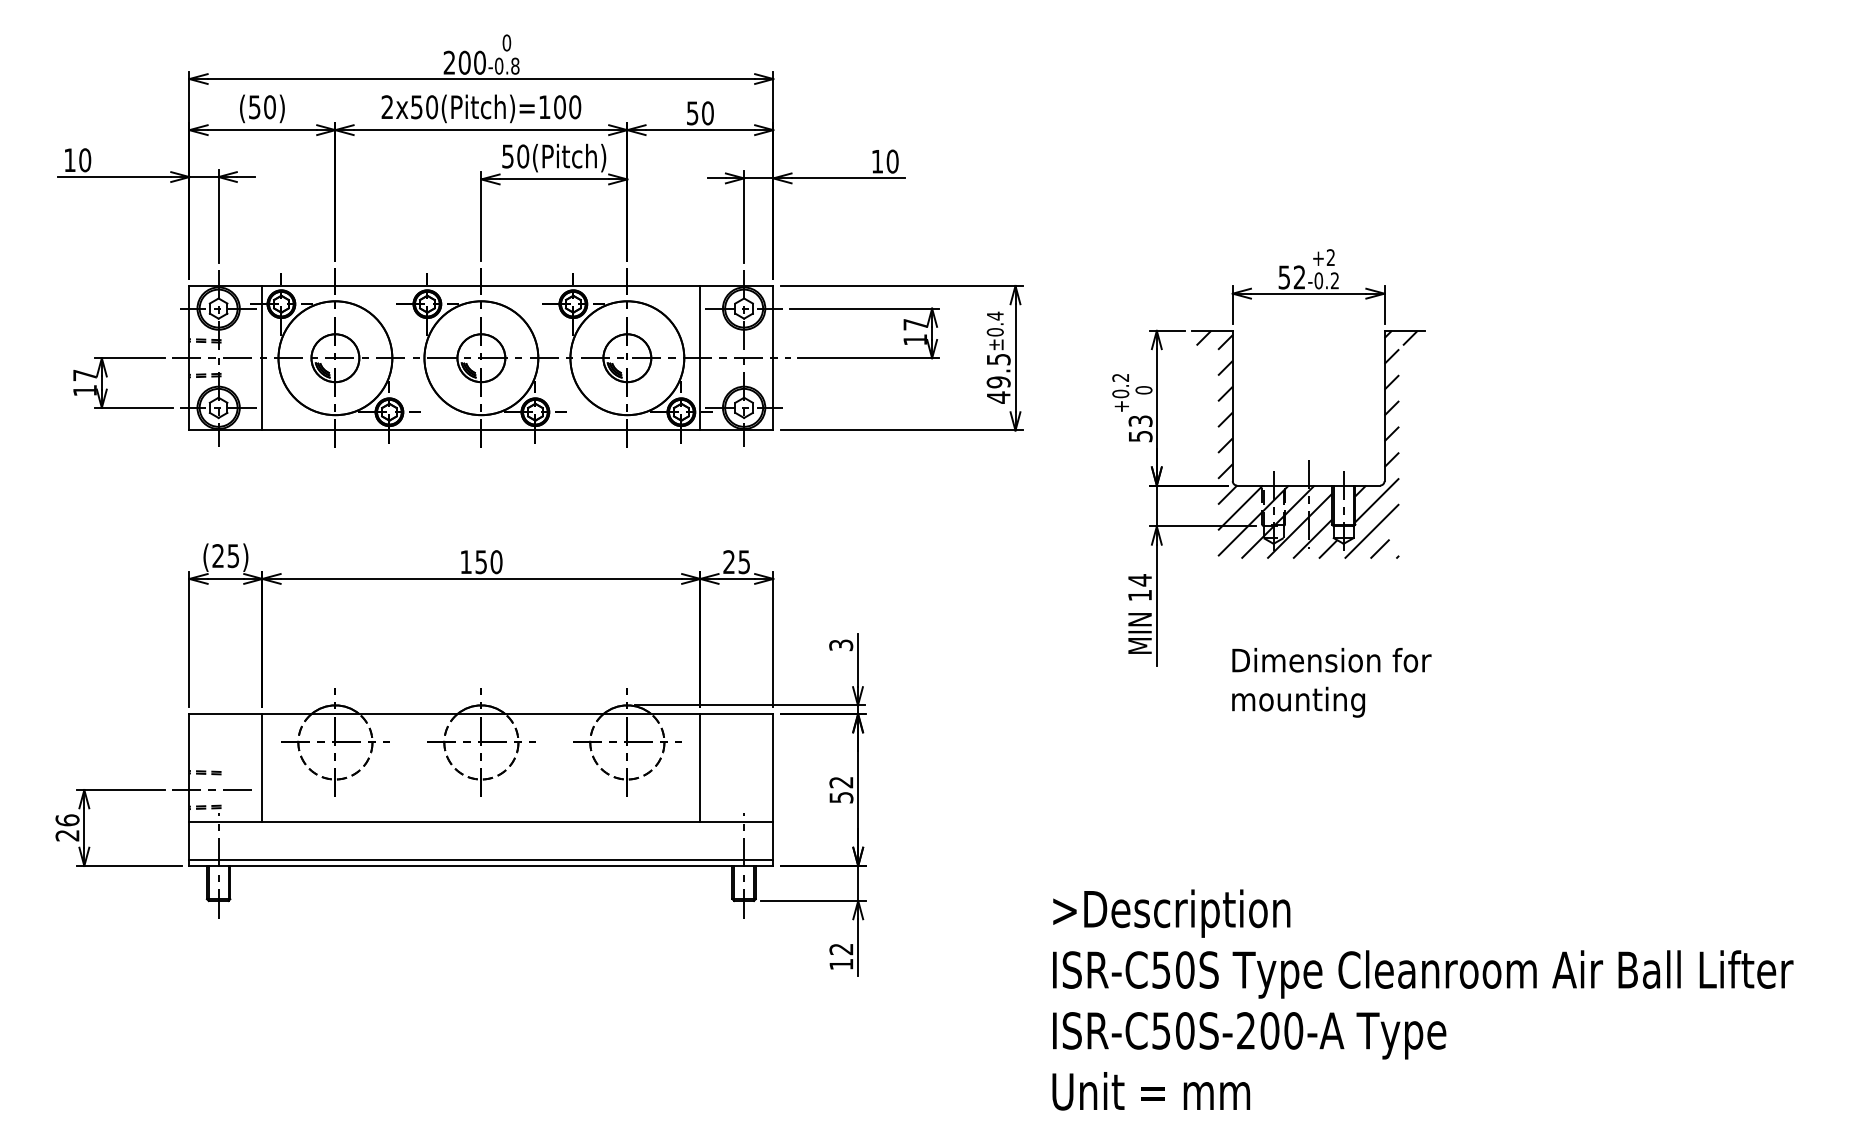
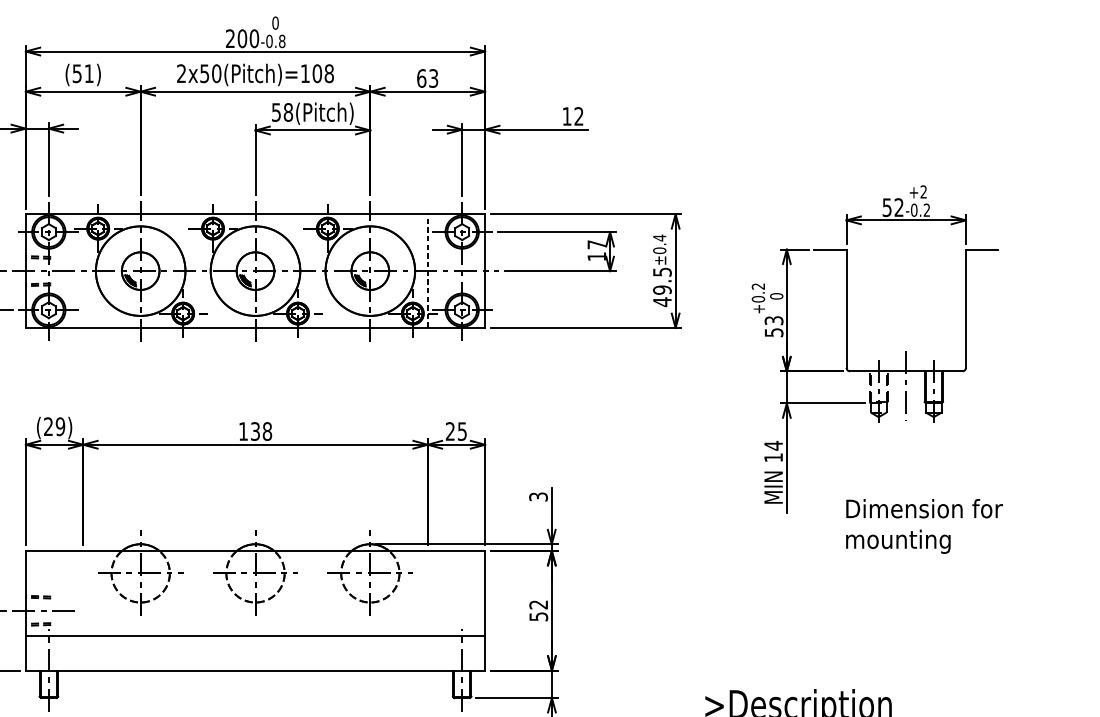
text: (575, 106) -> (329, 73), 2x50(Pitch)=100 -> 2x50(Pitch)=108
text: (269, 107) -> (88, 73), (50) -> (51)
text: (699, 113) -> (427, 78), 50 -> 63
text: (523, 156) -> (288, 112), 50(Pitch) -> 58(Pitch)
text: (892, 161) -> (578, 116), 10 -> 12
line: (262, 357) -> (83, 270), removed
line: (700, 357) -> (427, 270), solid -> dashed
hatch: (1306, 444) -> (904, 339), removed
text: (233, 555) -> (60, 426), (25) -> (29)
text: (489, 561) -> (261, 431), 150 -> 138
line: (262, 768) -> (83, 593), removed
line: (700, 768) -> (427, 593), removed
line: (481, 860) -> (255, 666), removed

